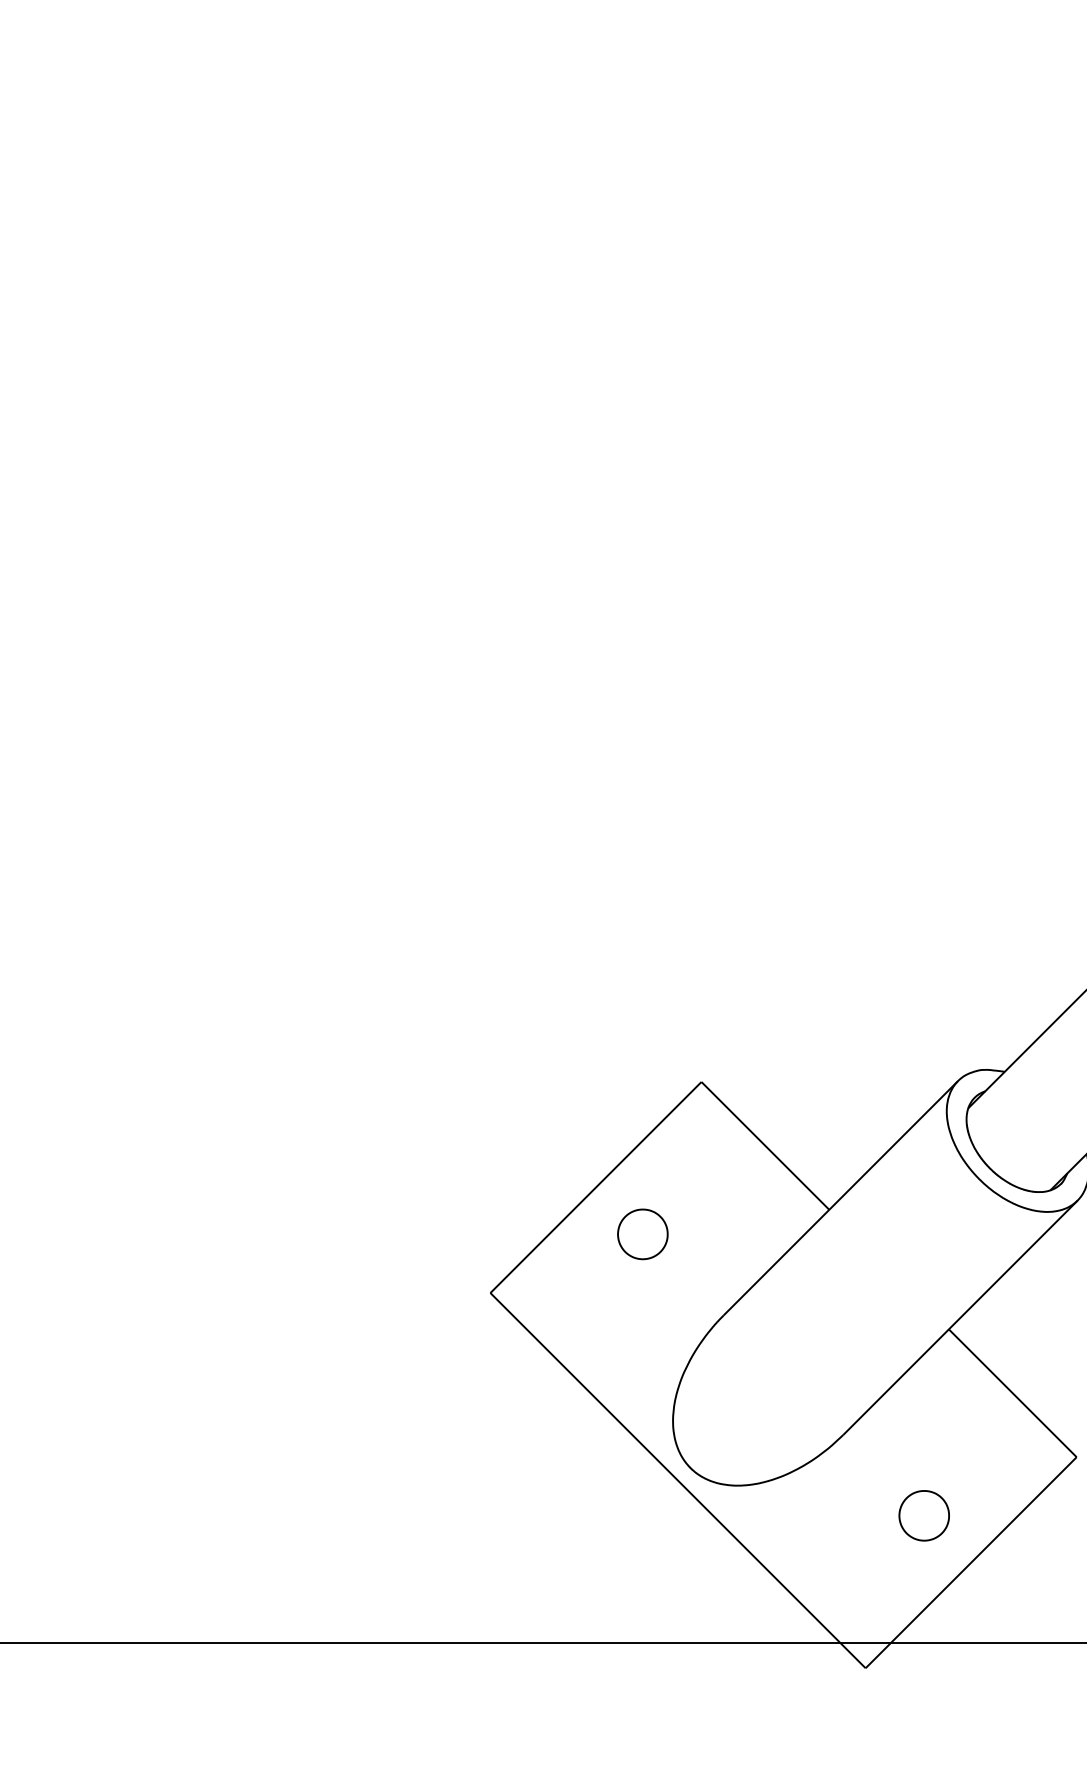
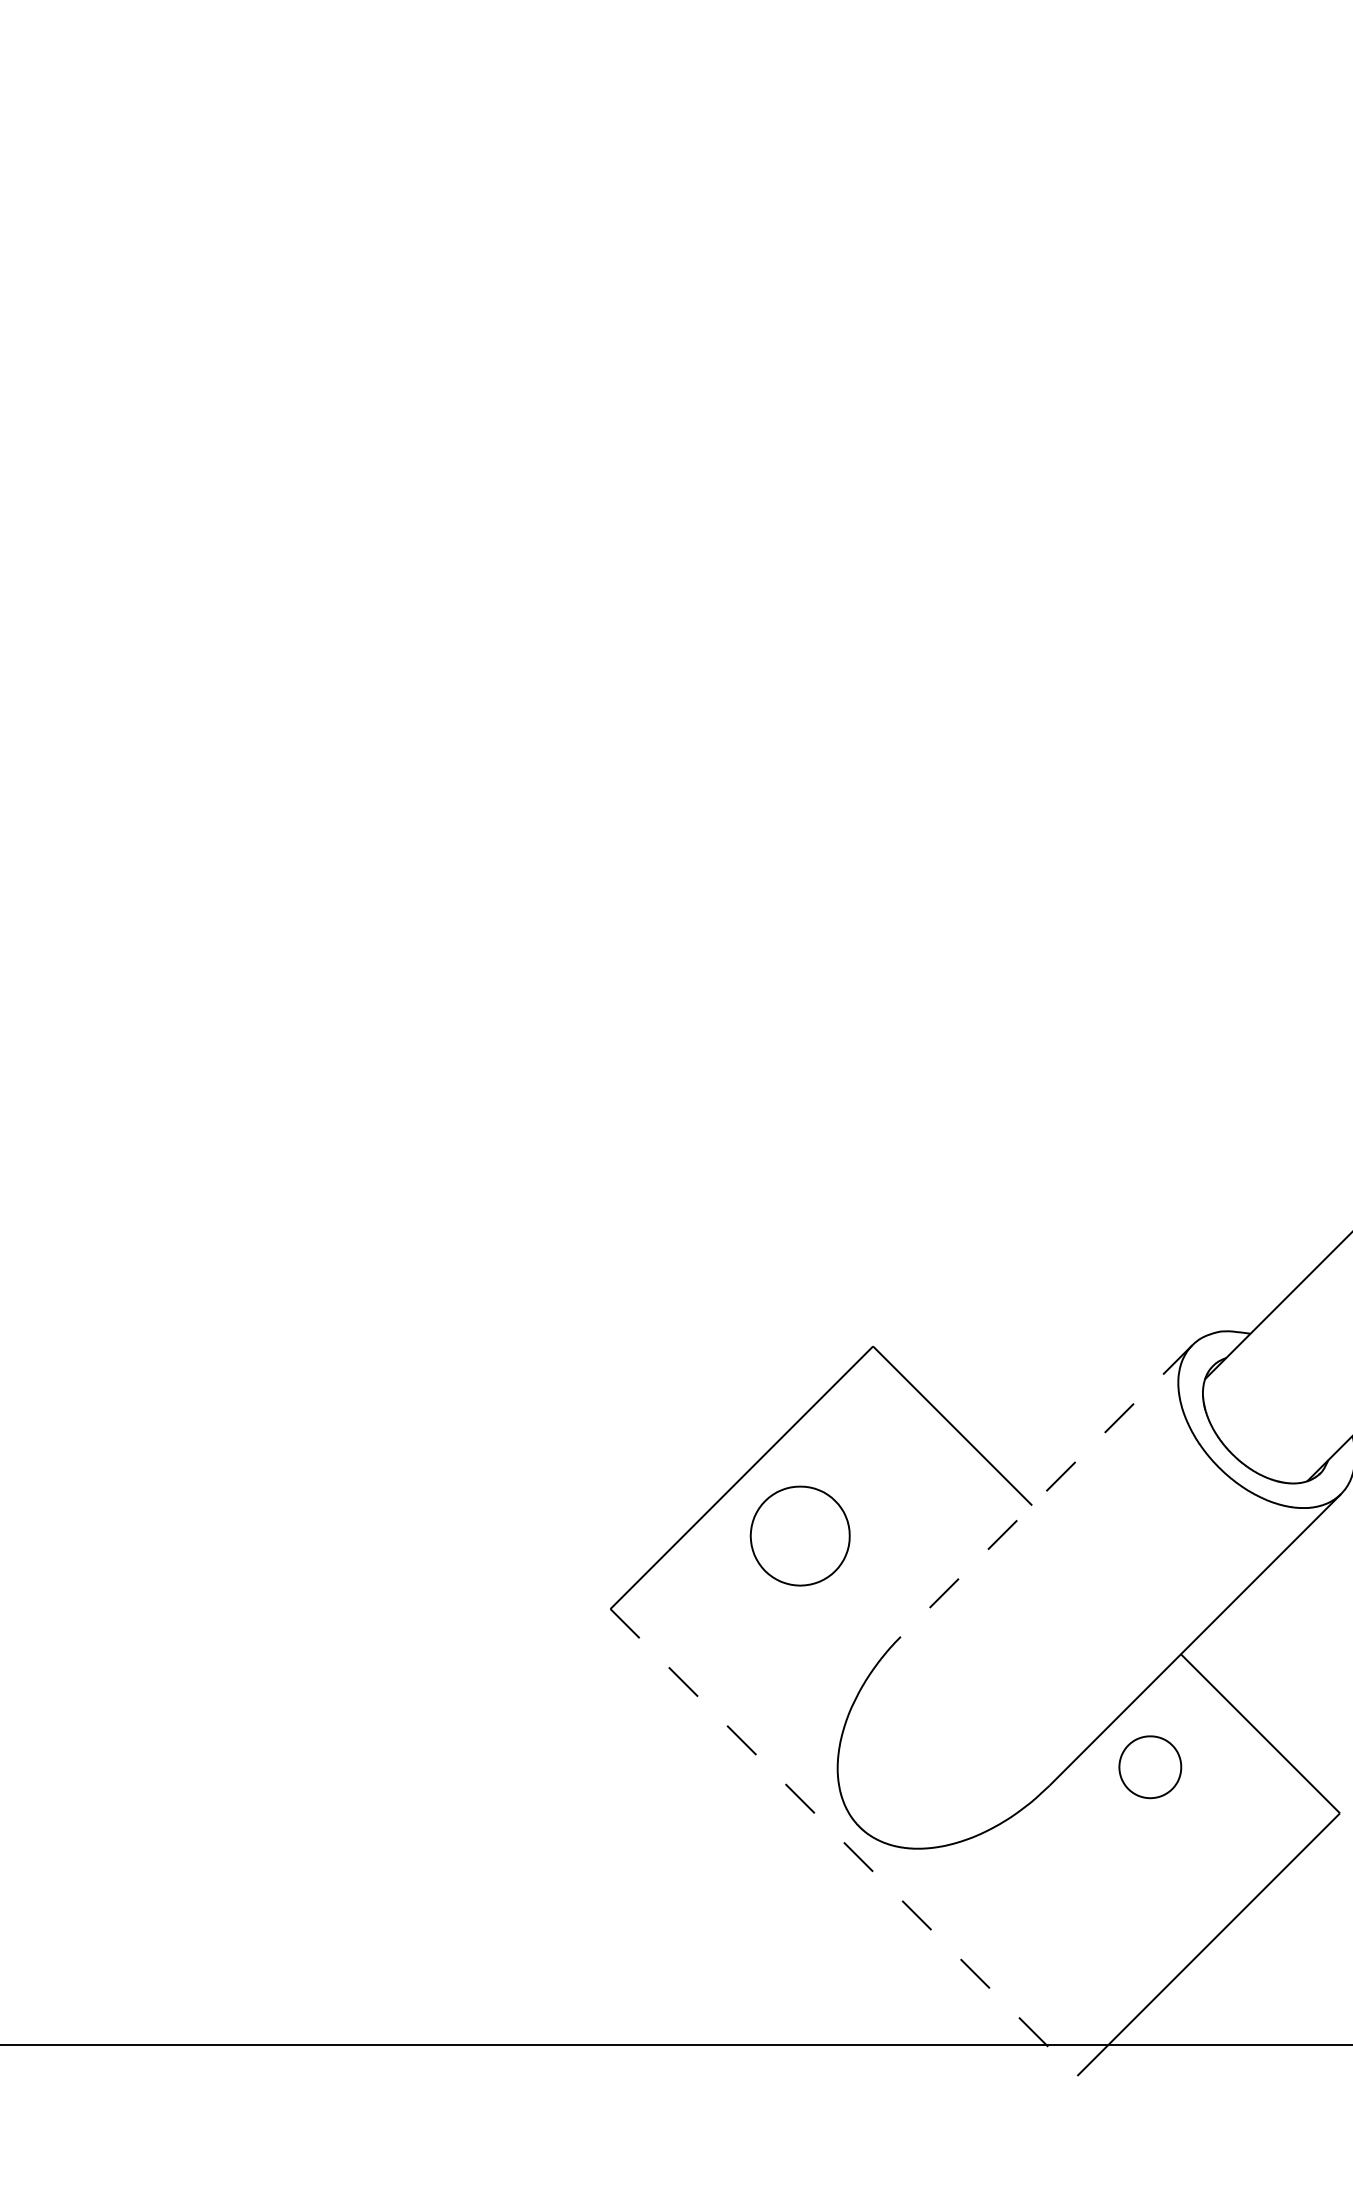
line: (840, 1198) -> (1046, 1491), solid -> dashed
part: (642, 1233) -> (799, 1535), size x1.6
line: (678, 1480) -> (844, 1842), solid -> dashed
part: (924, 1516) -> (1150, 1767), moved

